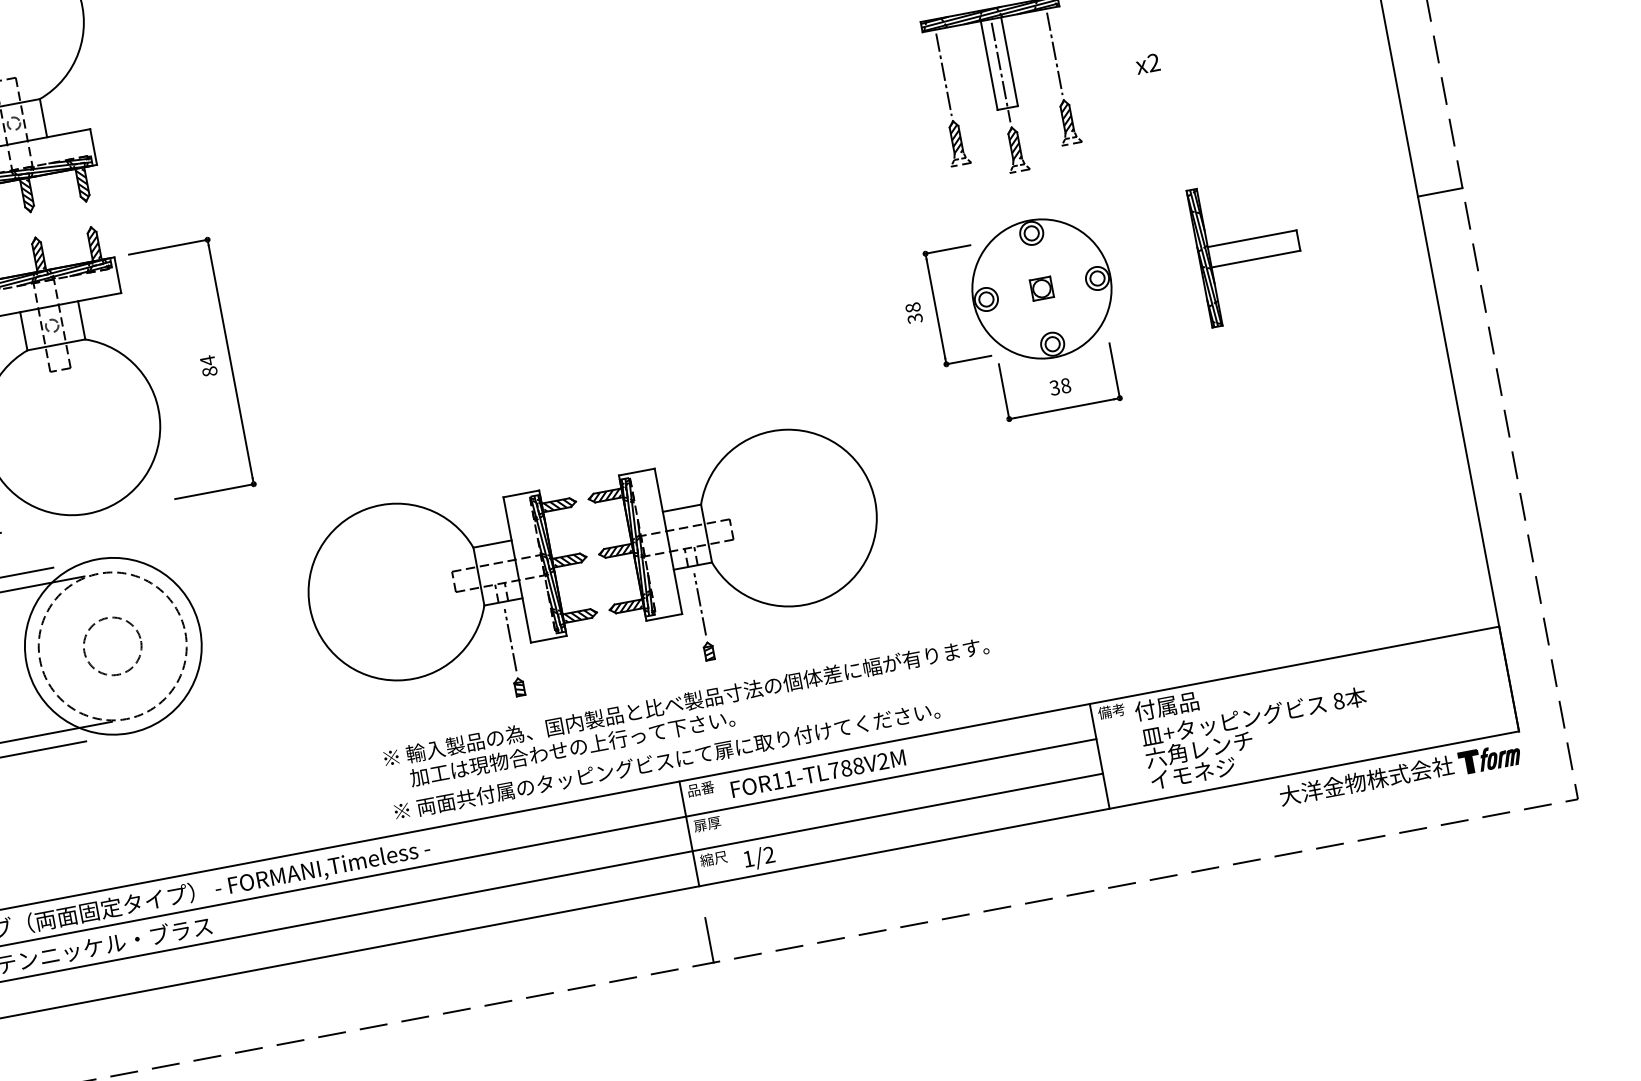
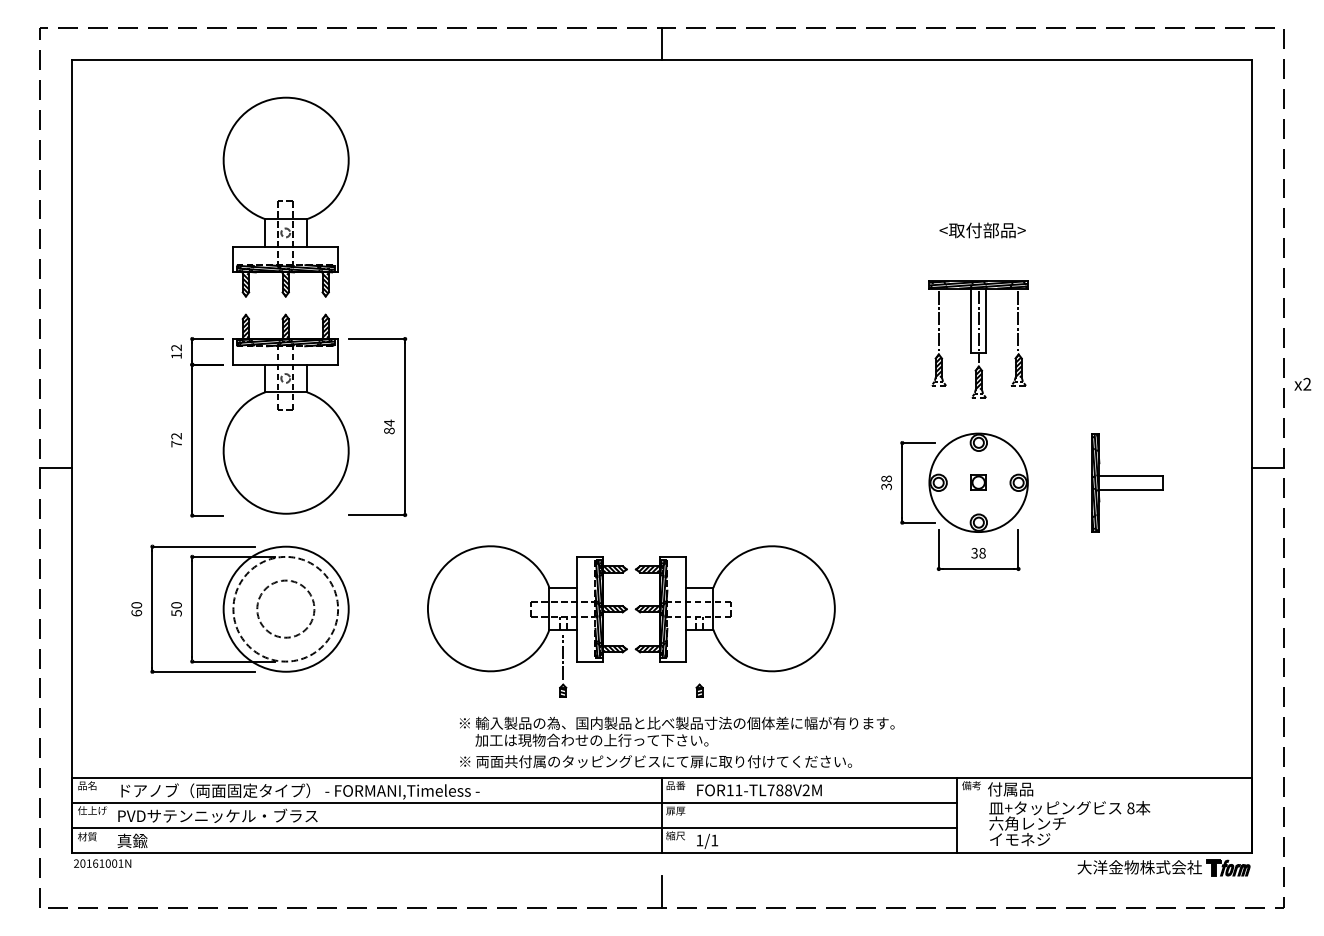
text: (1147, 62) -> (1302, 383), moved
line: (699, 603) -> (699, 656), removed
circle: (112, 646) -> (285, 609), size x1.4
text: (768, 855) -> (714, 840), 1/2 -> 1/1

